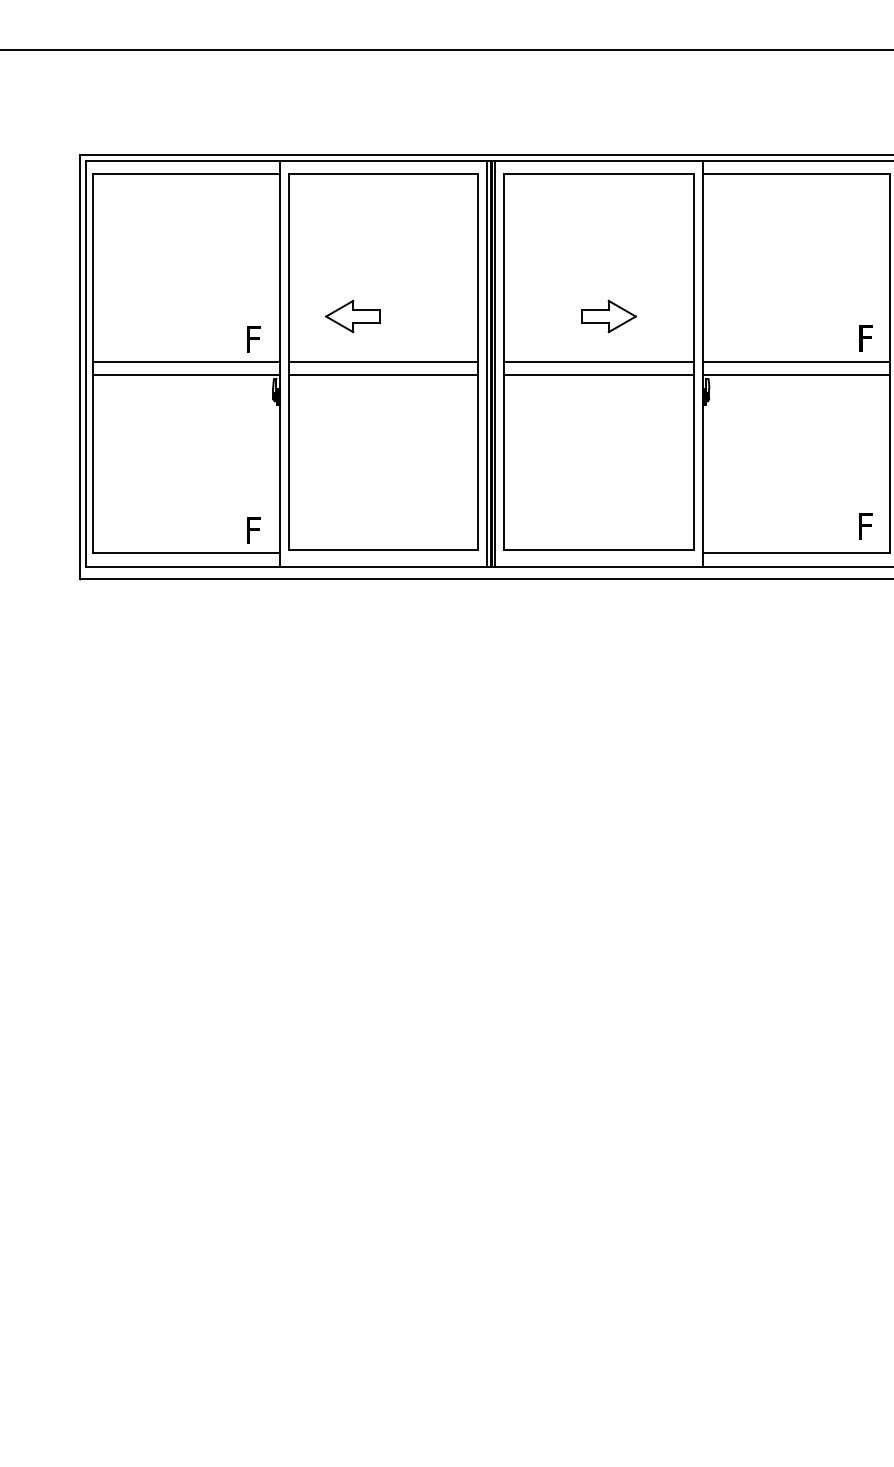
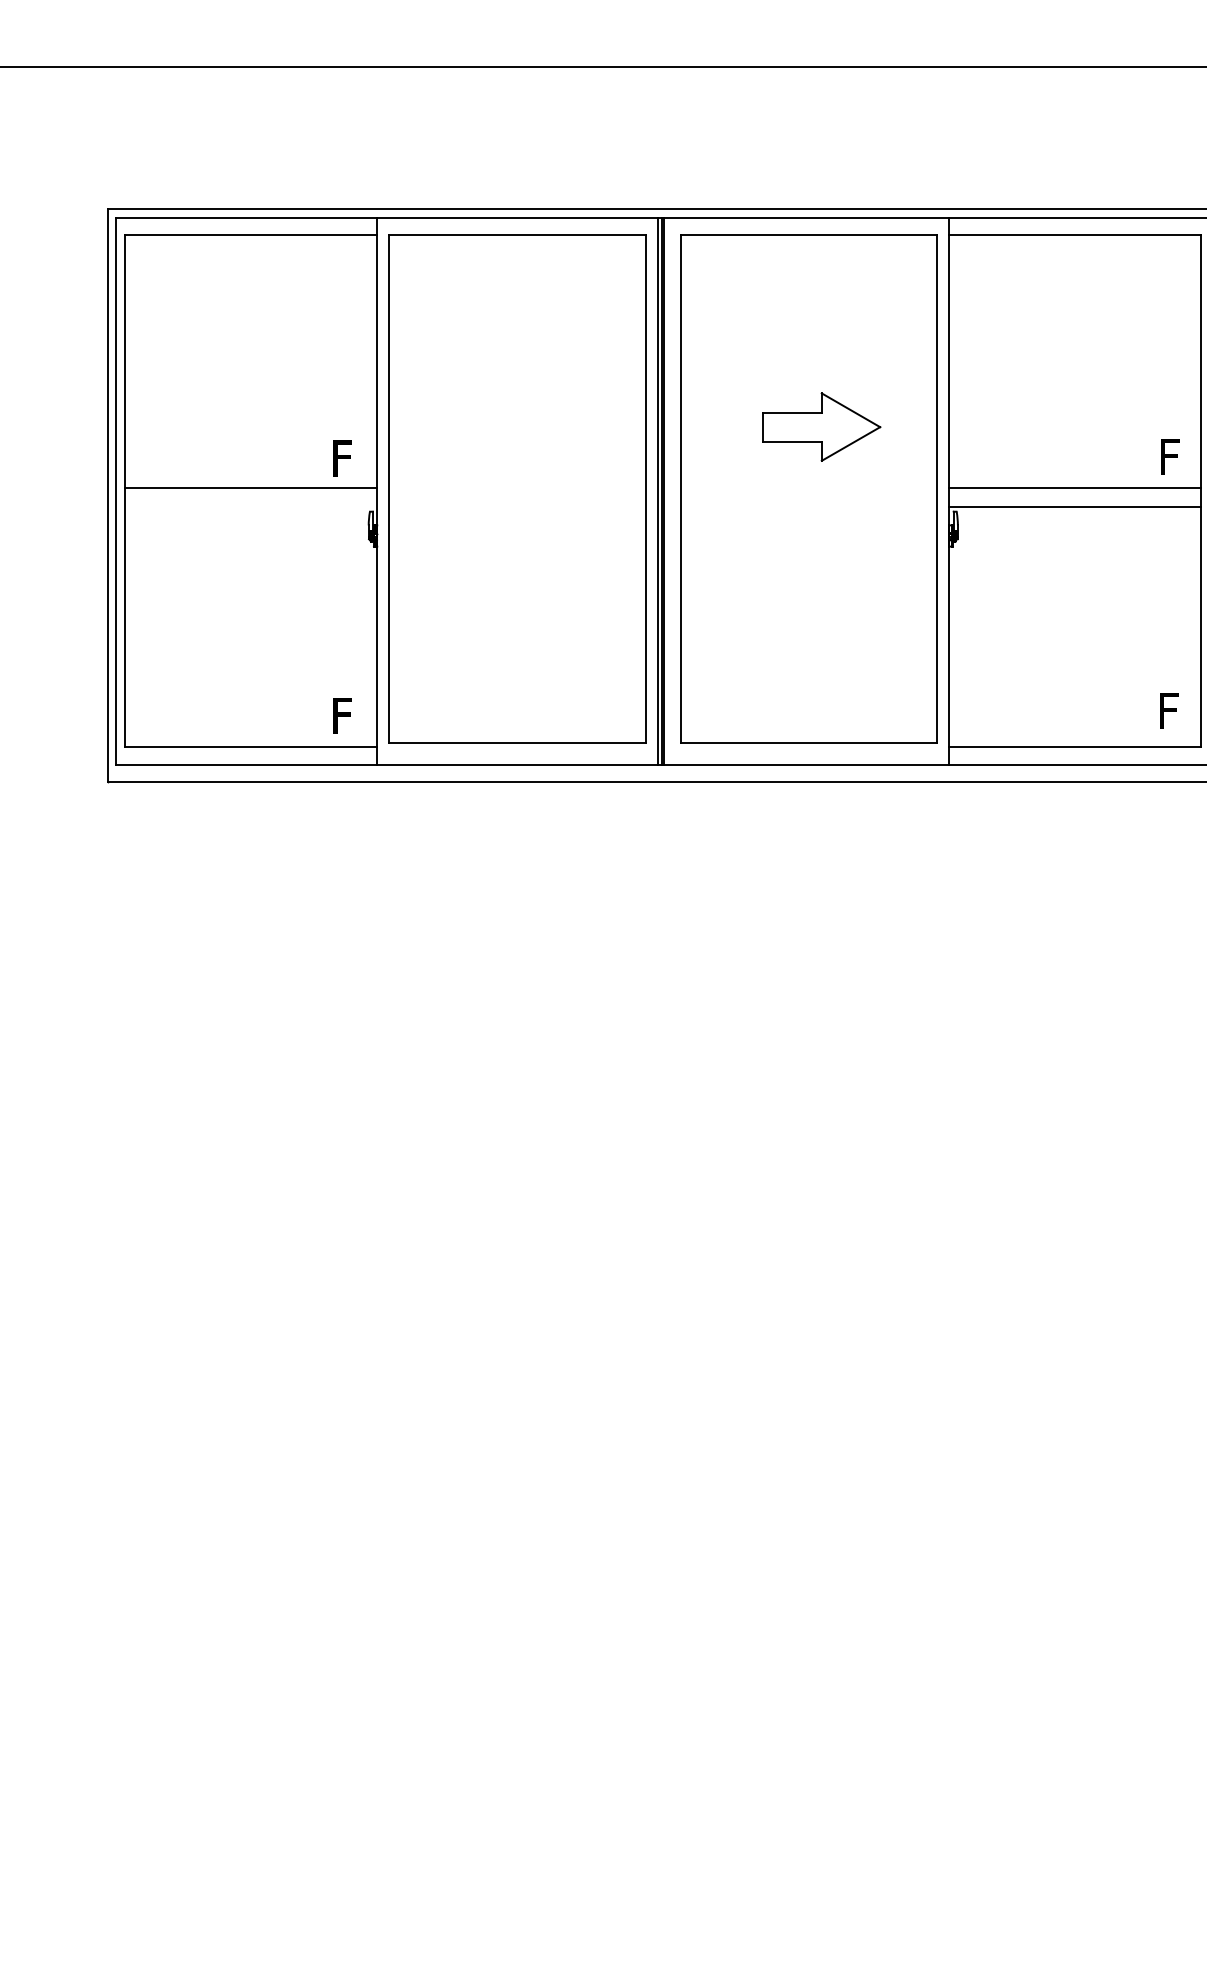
part: (352, 316) -> (476, 427), removed
part: (609, 316) -> (822, 427), size x1.6
line: (383, 361) -> (517, 488), removed
line: (598, 361) -> (808, 488), removed
line: (495, 364) -> (668, 491), removed
line: (186, 375) -> (251, 506), removed
line: (383, 375) -> (517, 506), removed
line: (598, 375) -> (808, 506), removed

